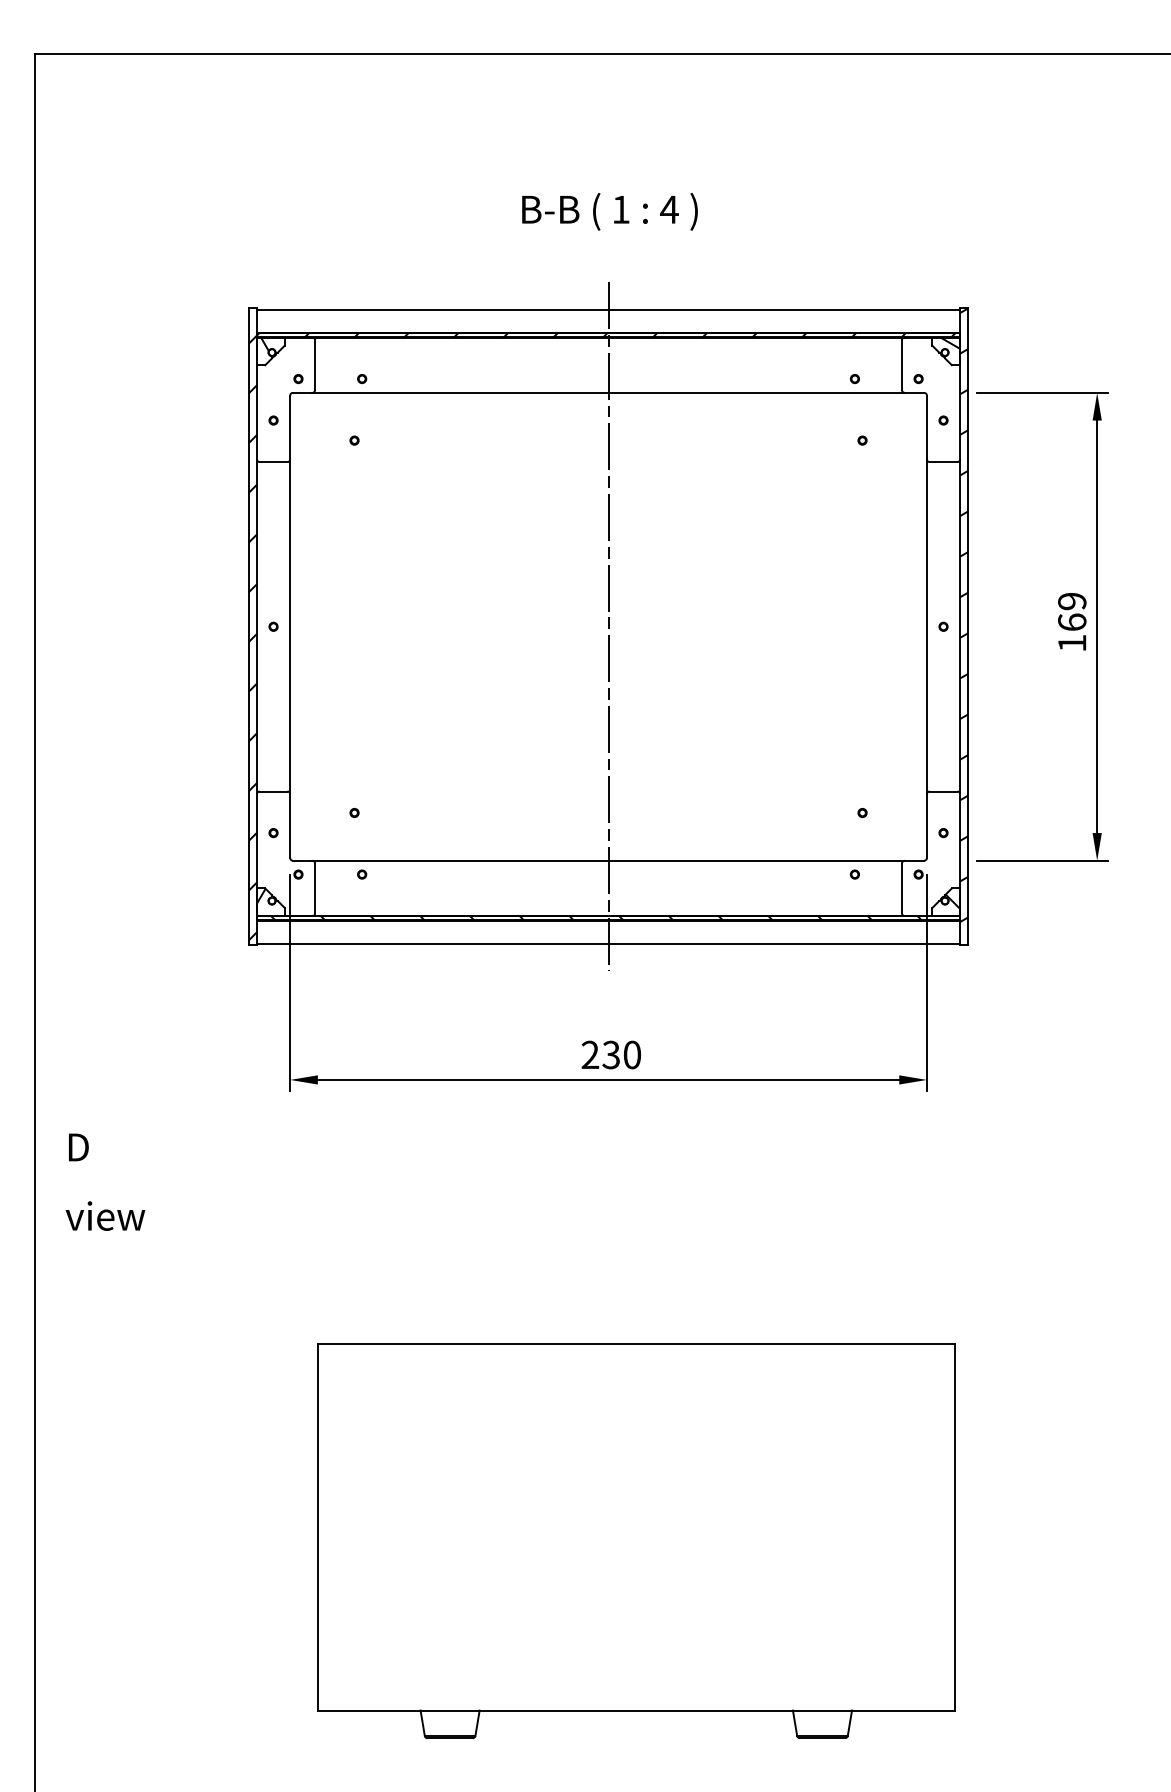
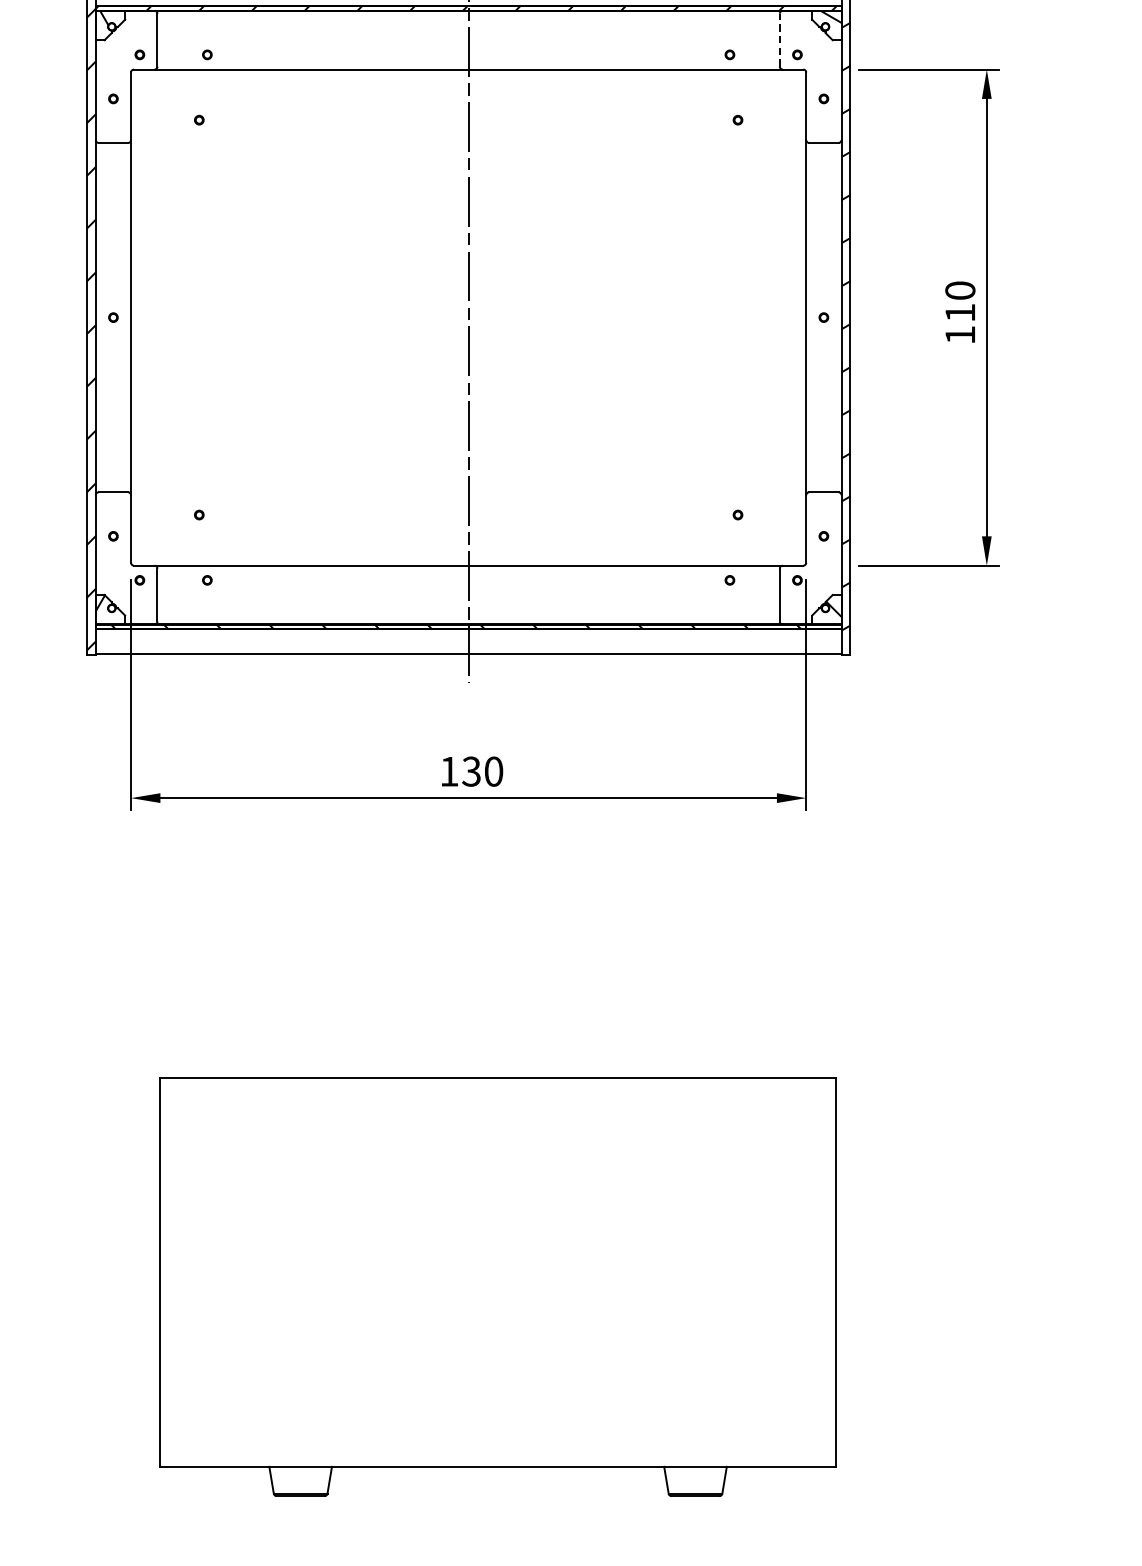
line: (902, 365) -> (780, 40), solid -> dashed
text: (1072, 611) -> (960, 301), 169 -> 110
text: (590, 1054) -> (449, 771), 230 -> 130

